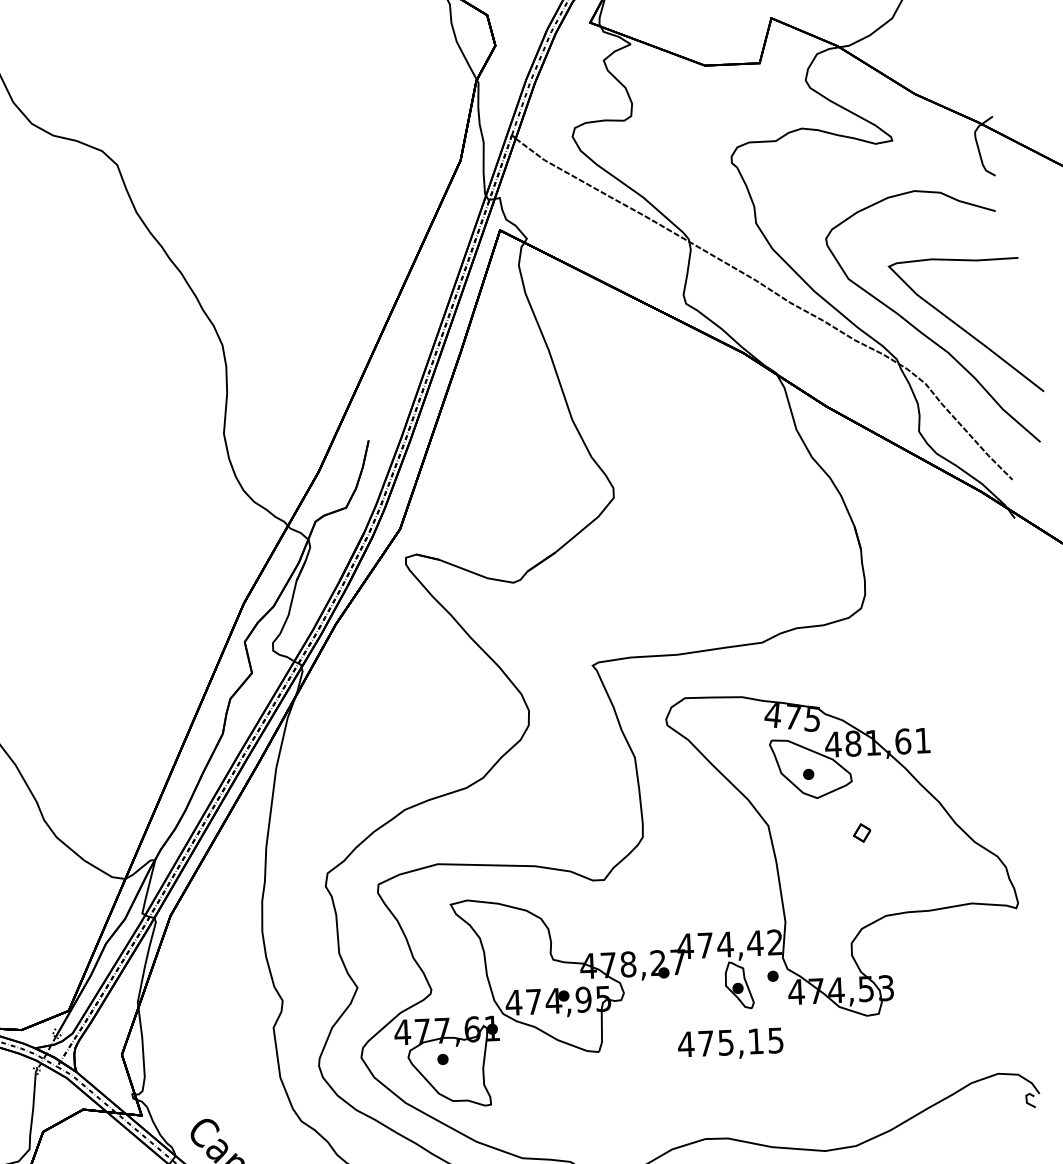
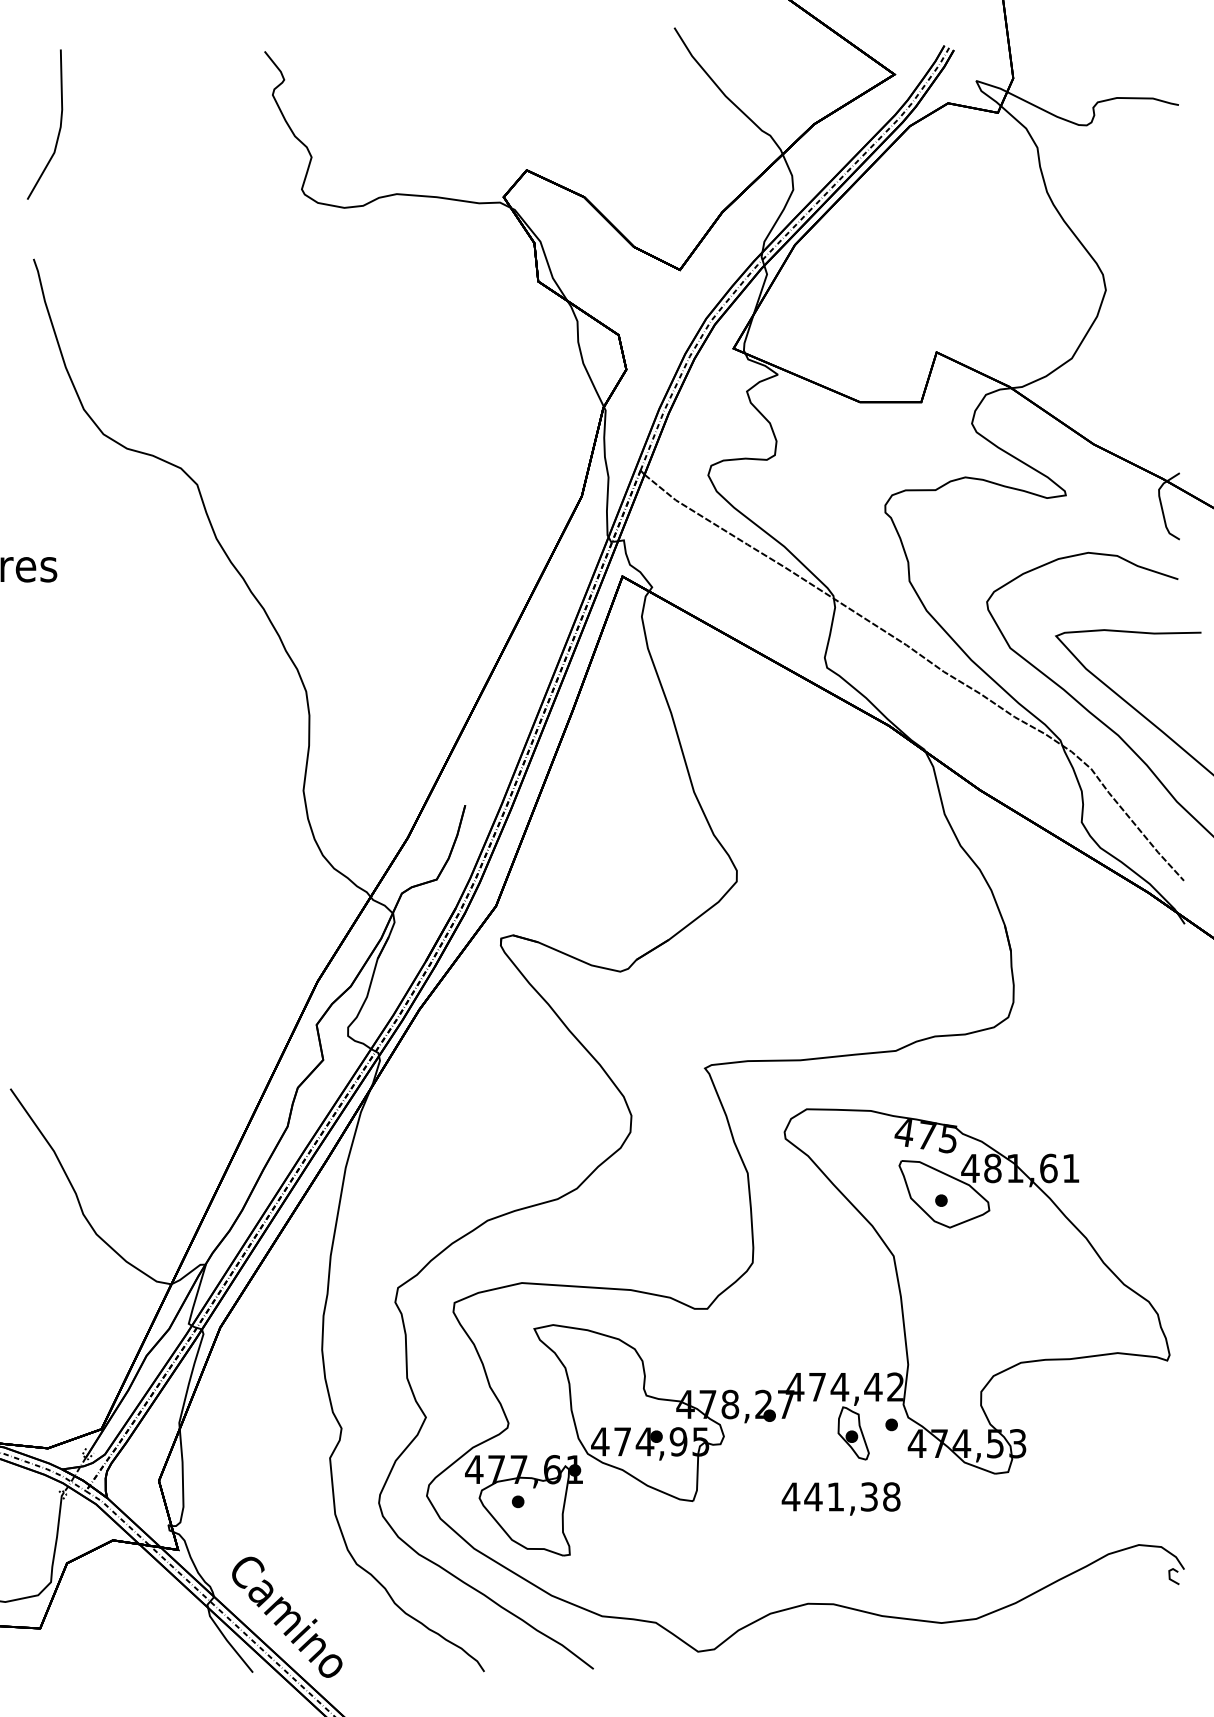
part: (862, 832) -> (998, 1268), removed
text: (740, 1041) -> (852, 1496), 475,15 -> 441,38

